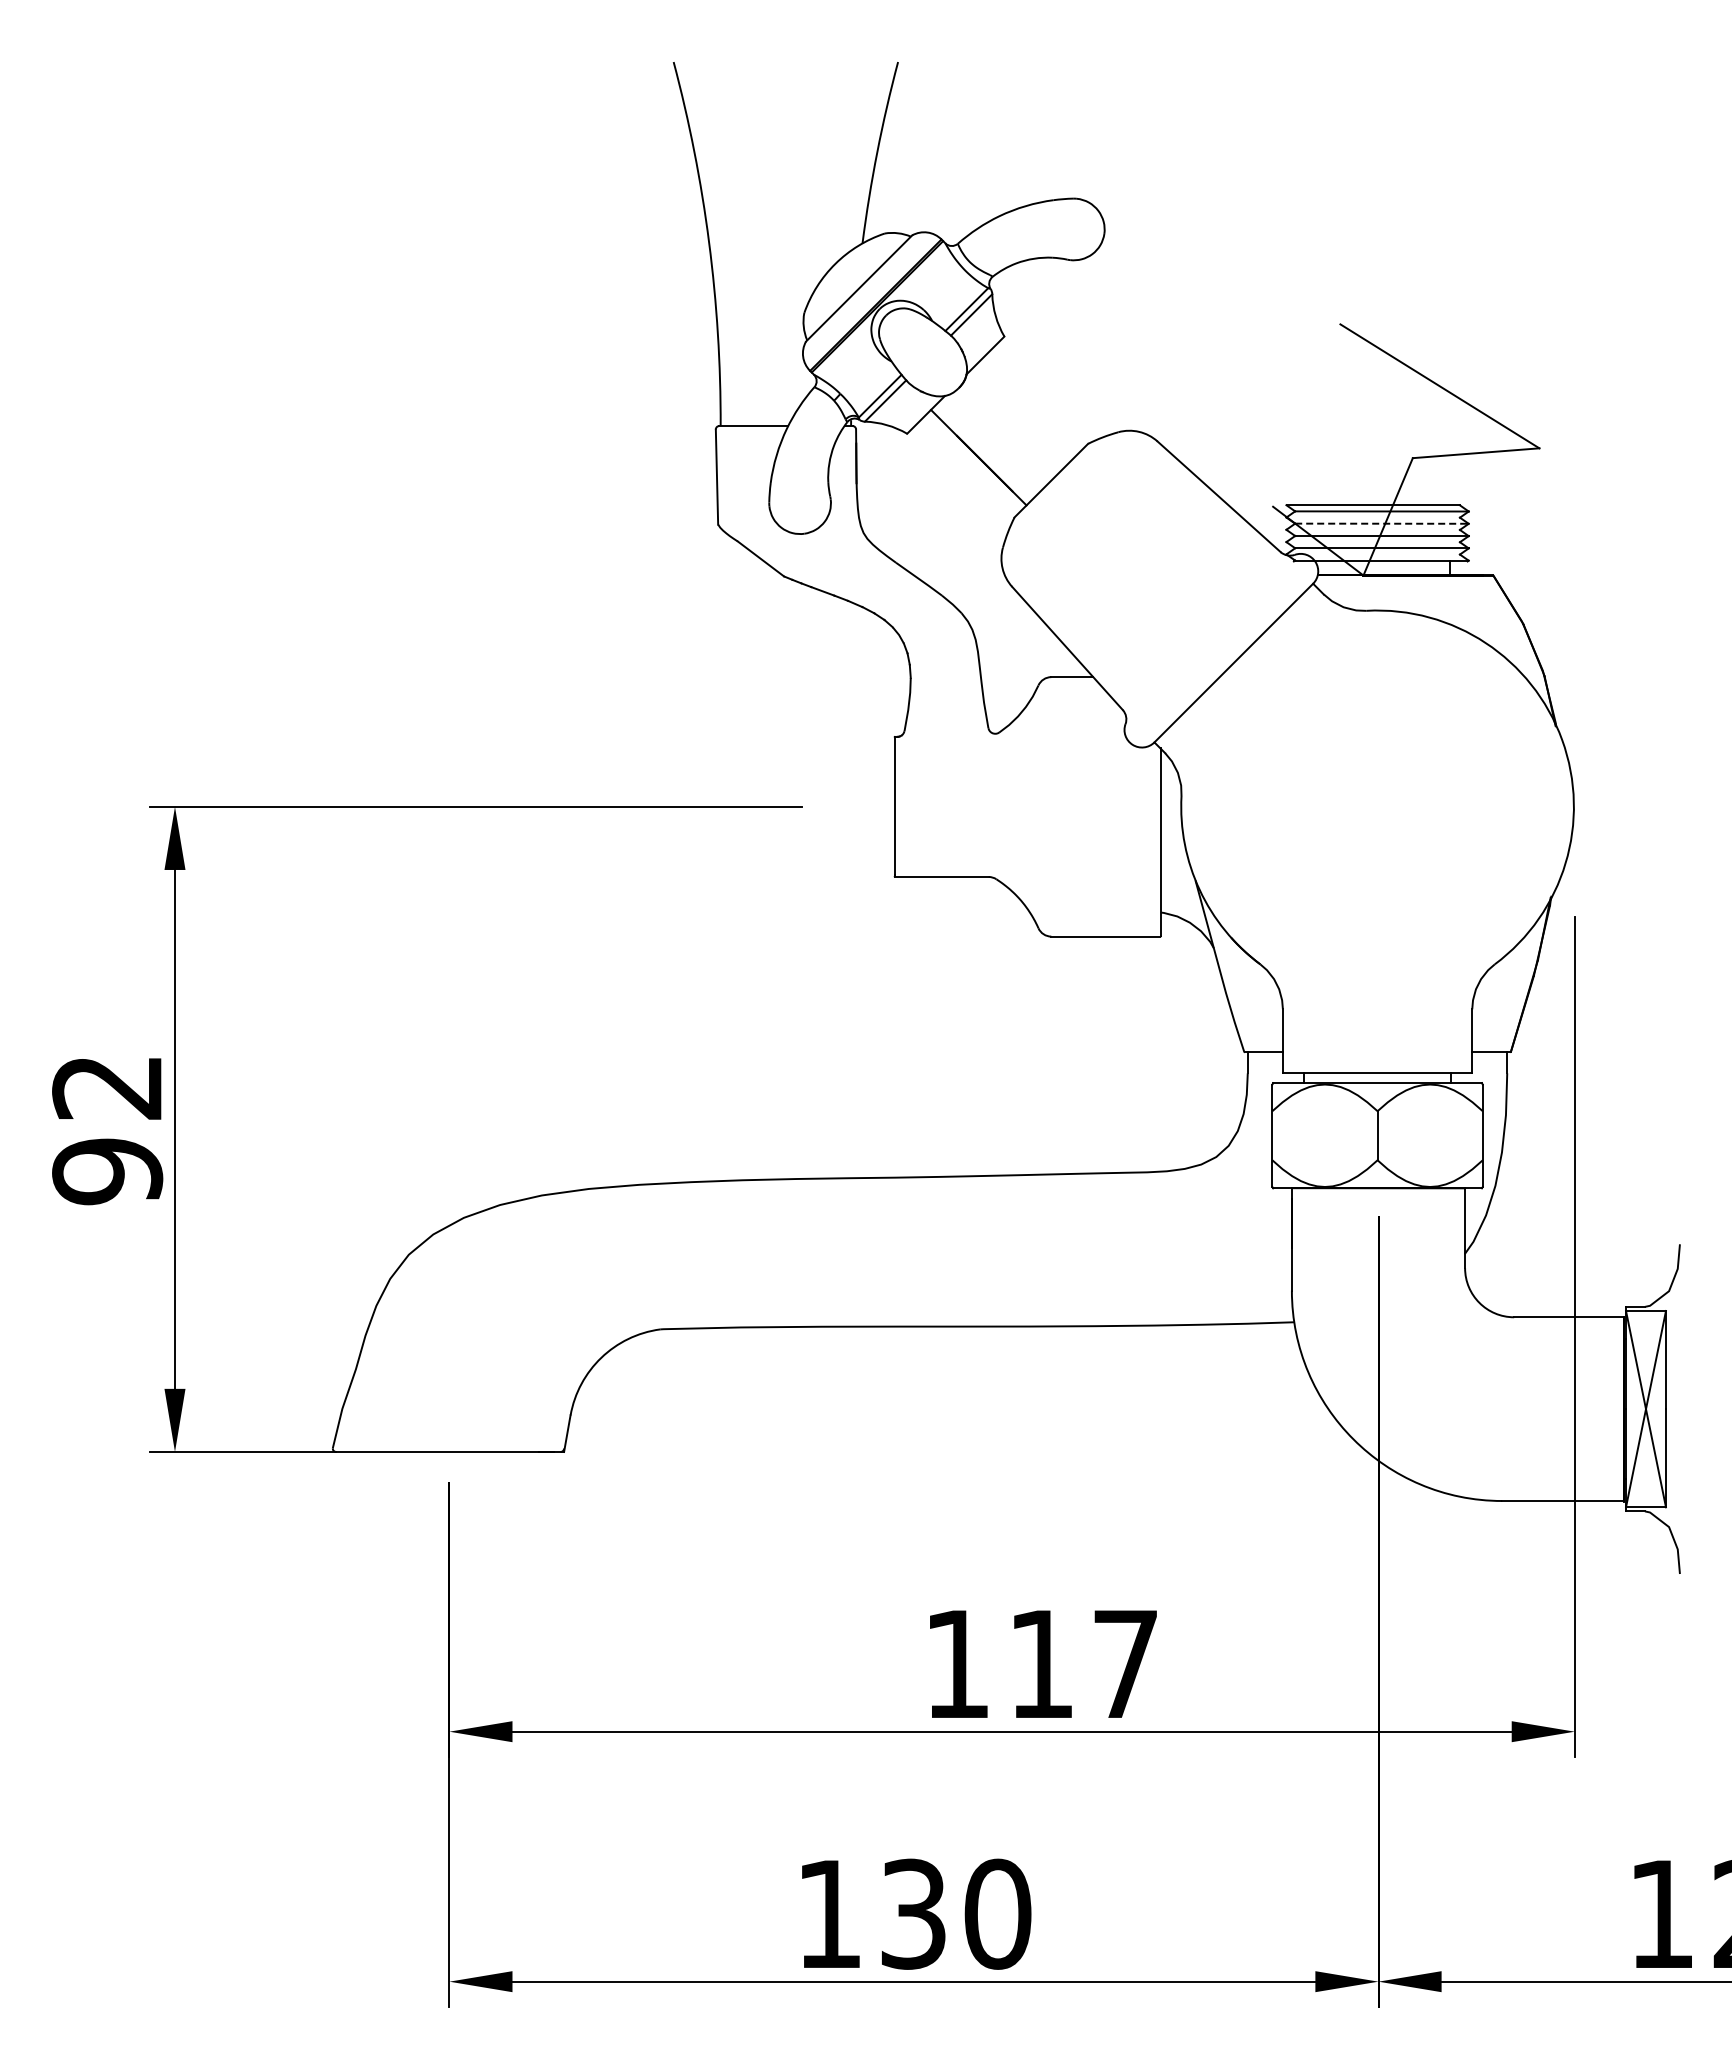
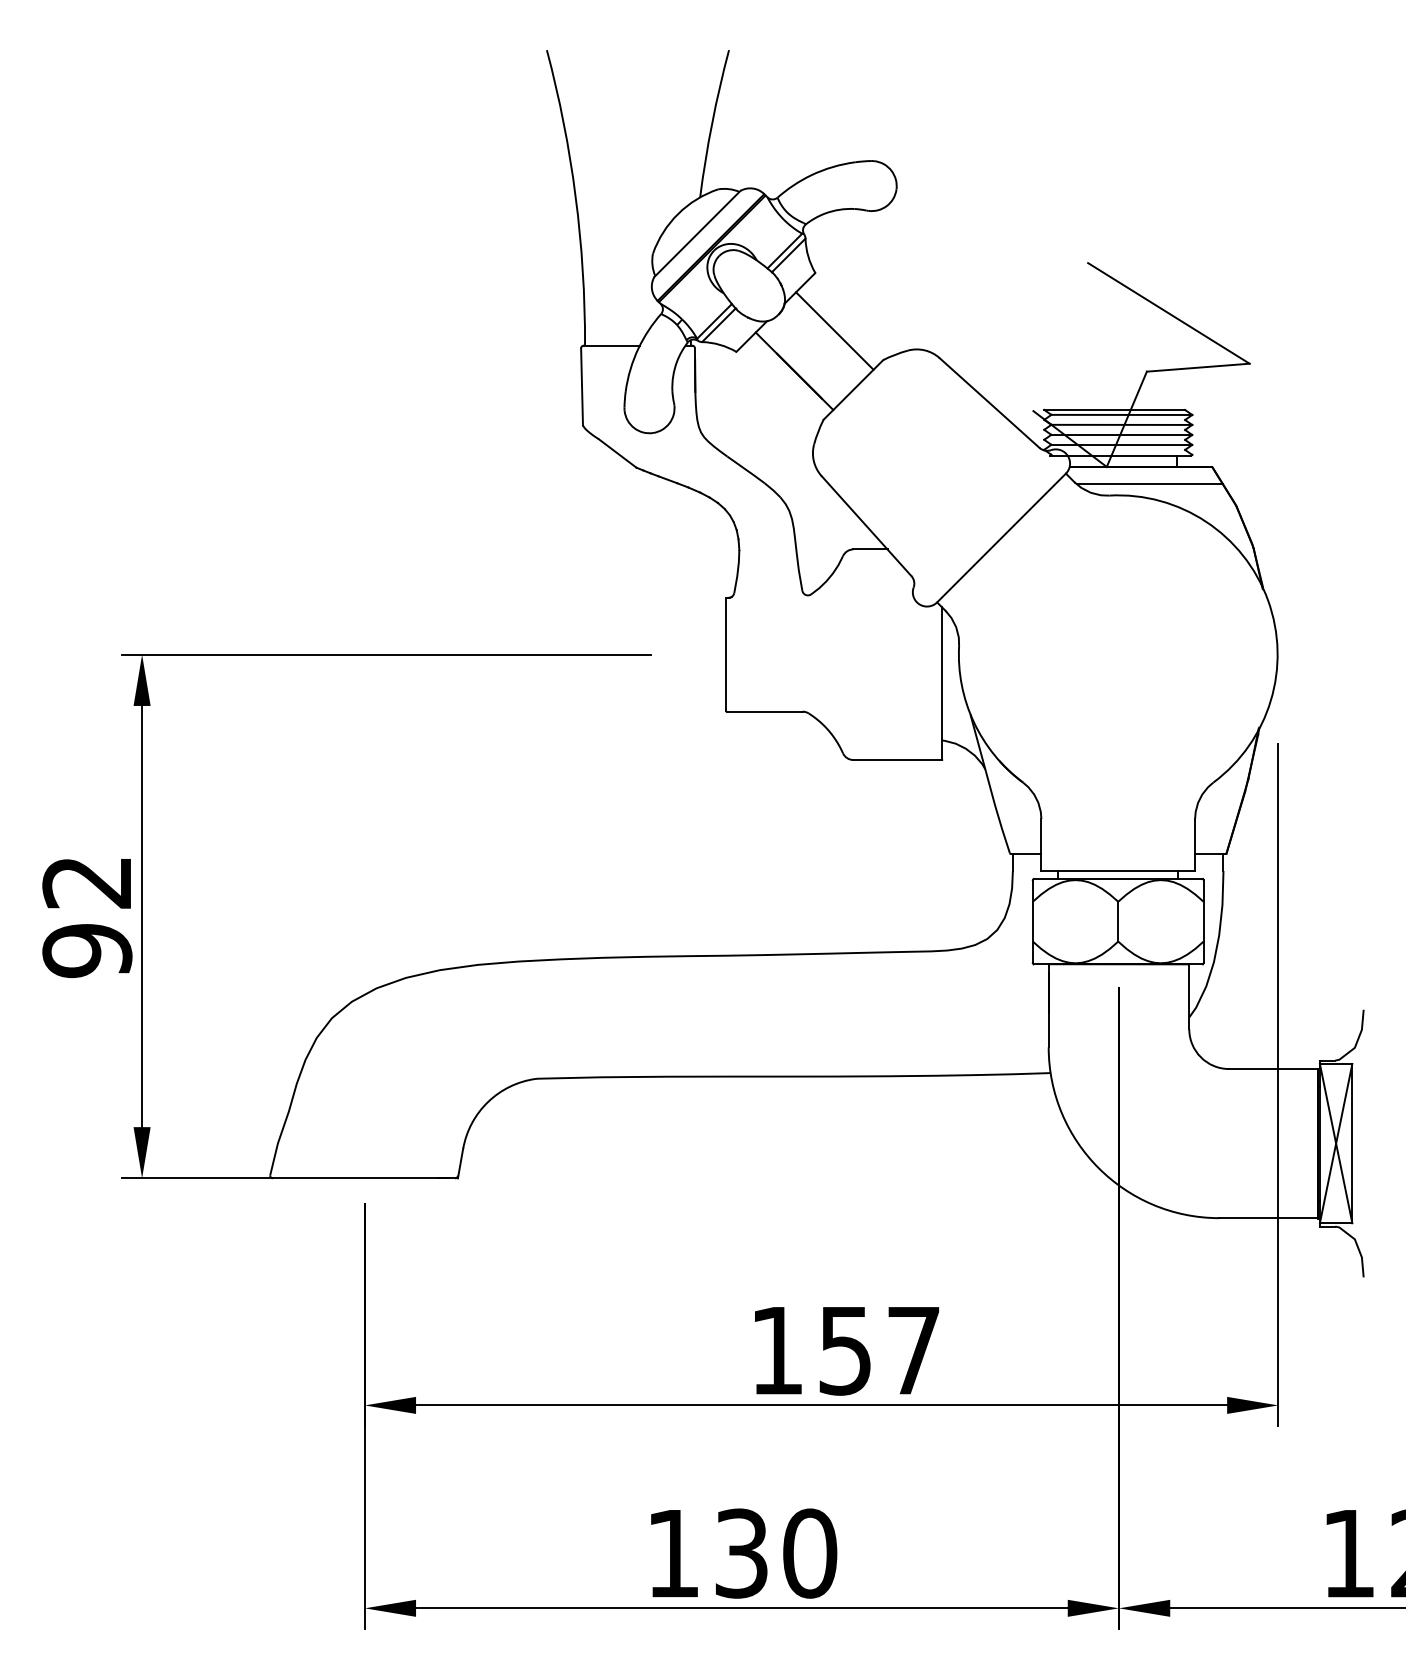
line: (1028, 407) -> (834, 330), added
line: (1381, 523) -> (1121, 424), dashed -> solid
line: (1416, 597) -> (1149, 484), added
text: (1041, 1664) -> (845, 1350), 117 -> 157

